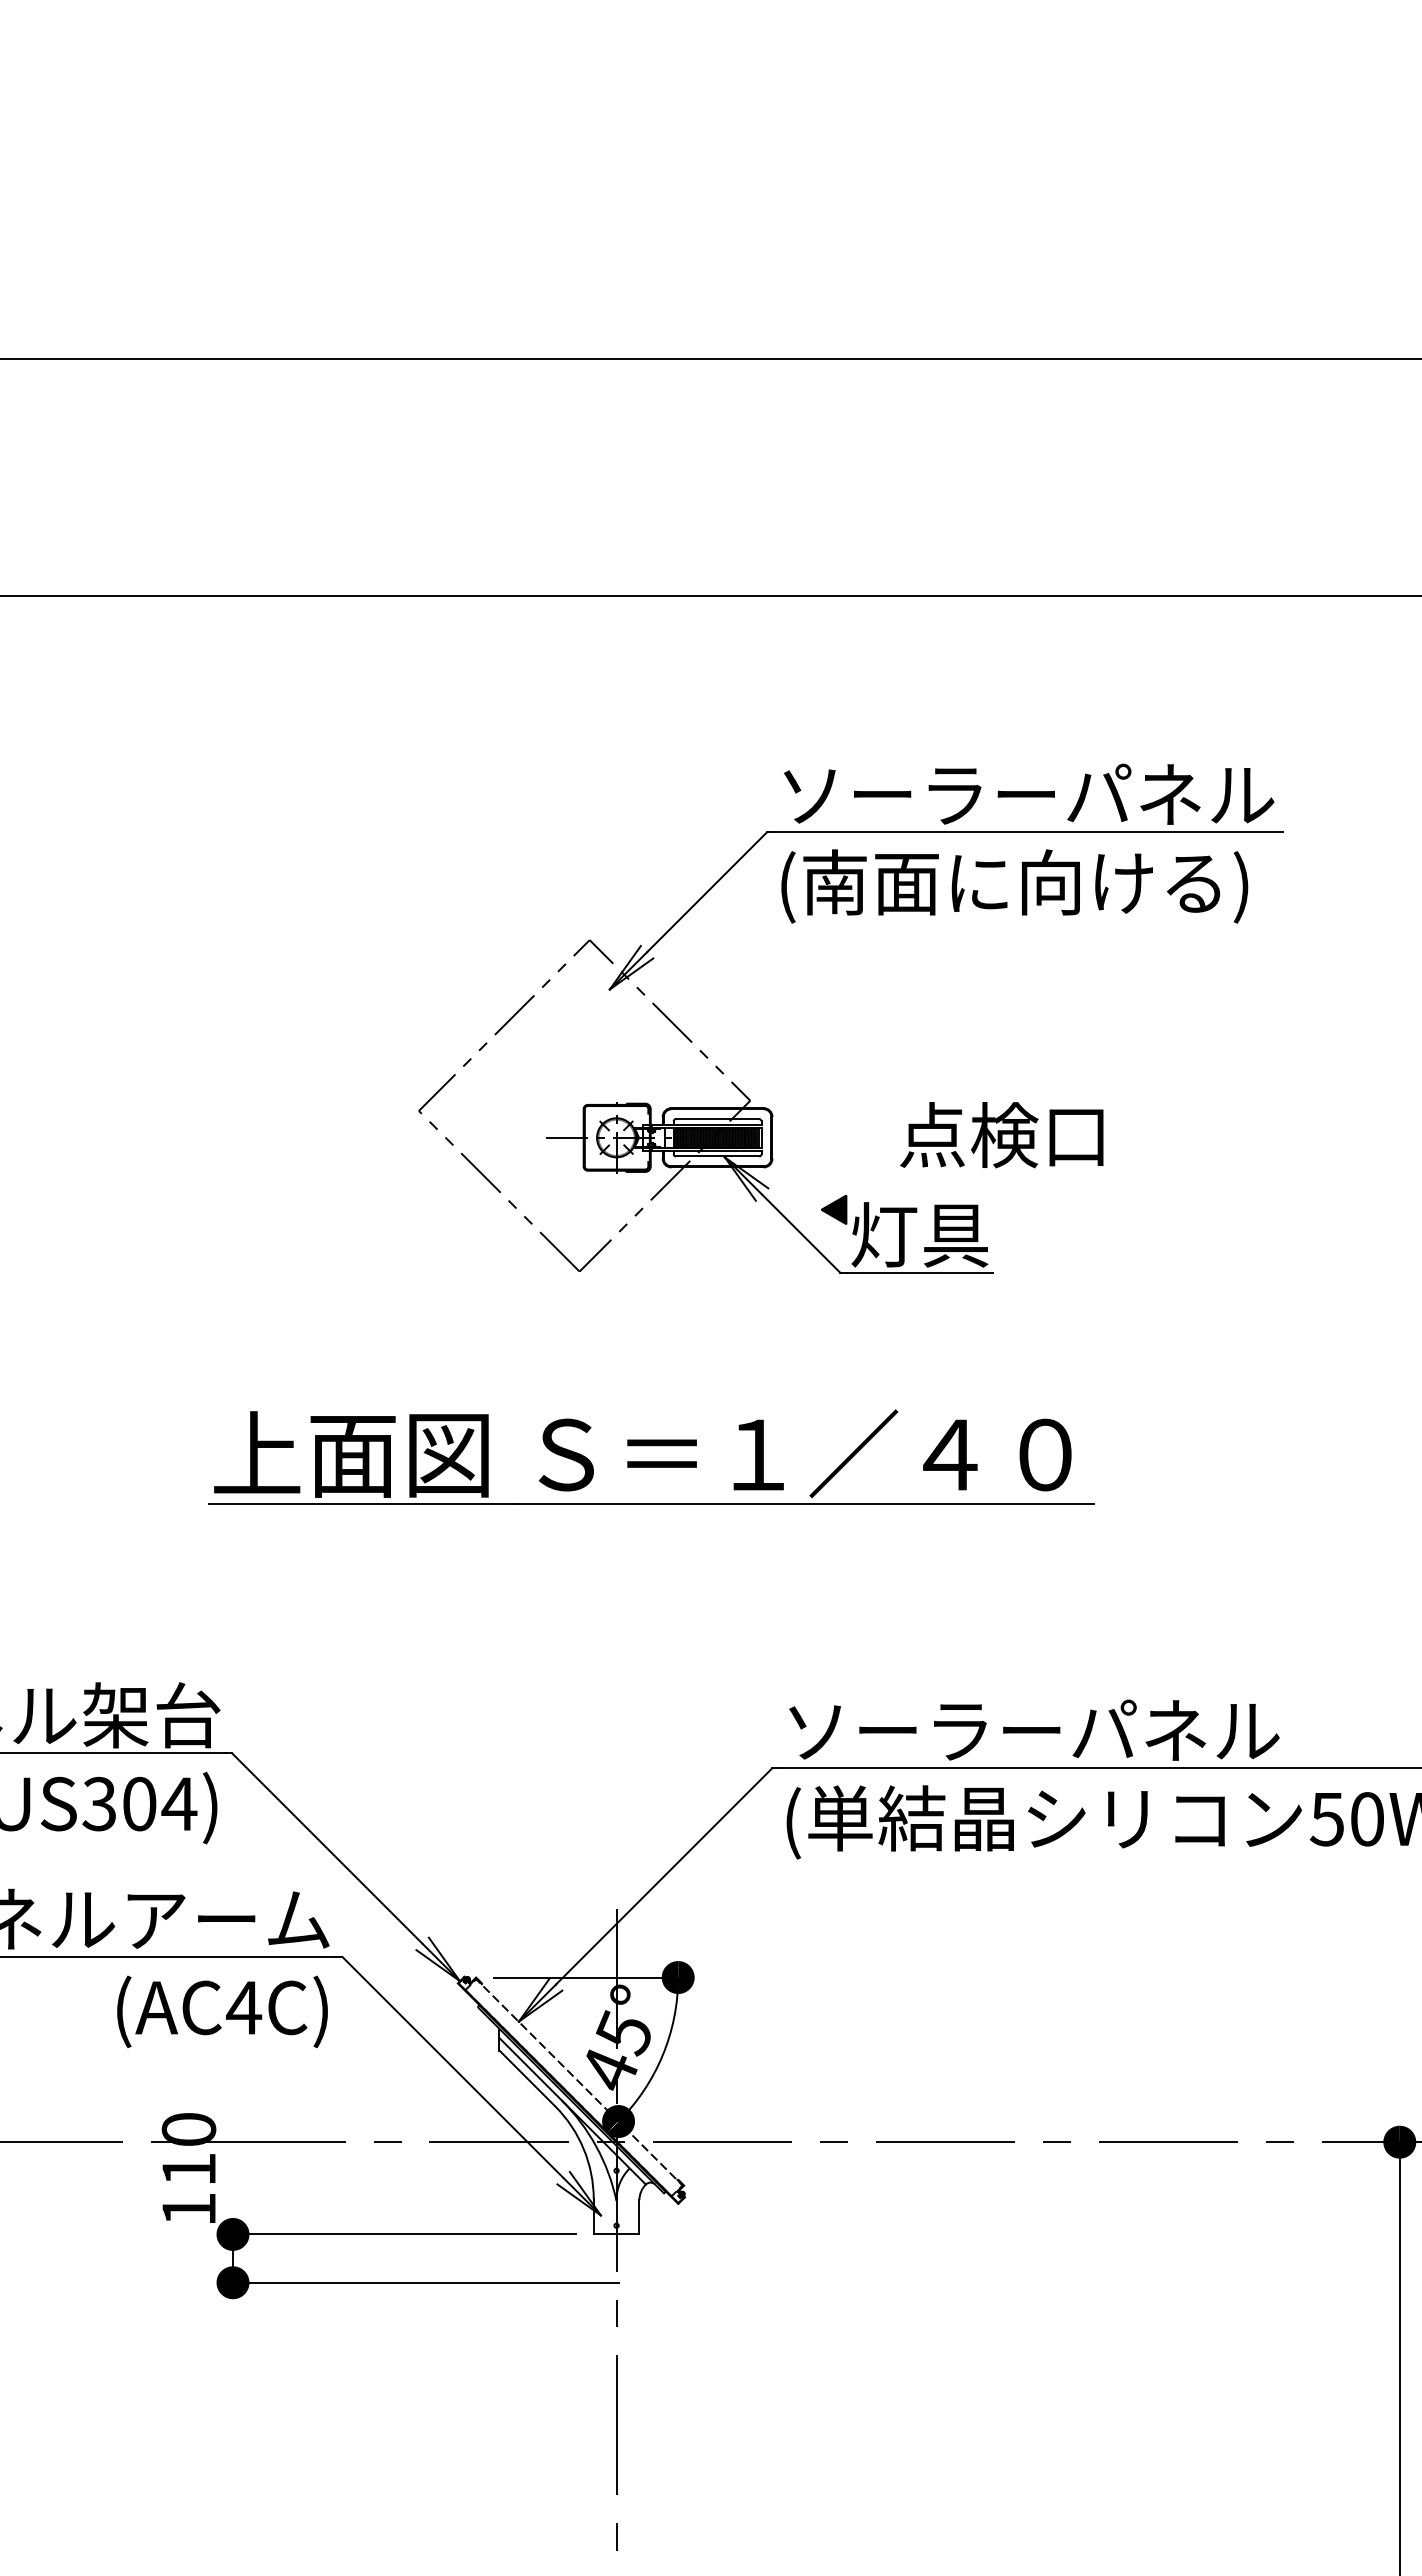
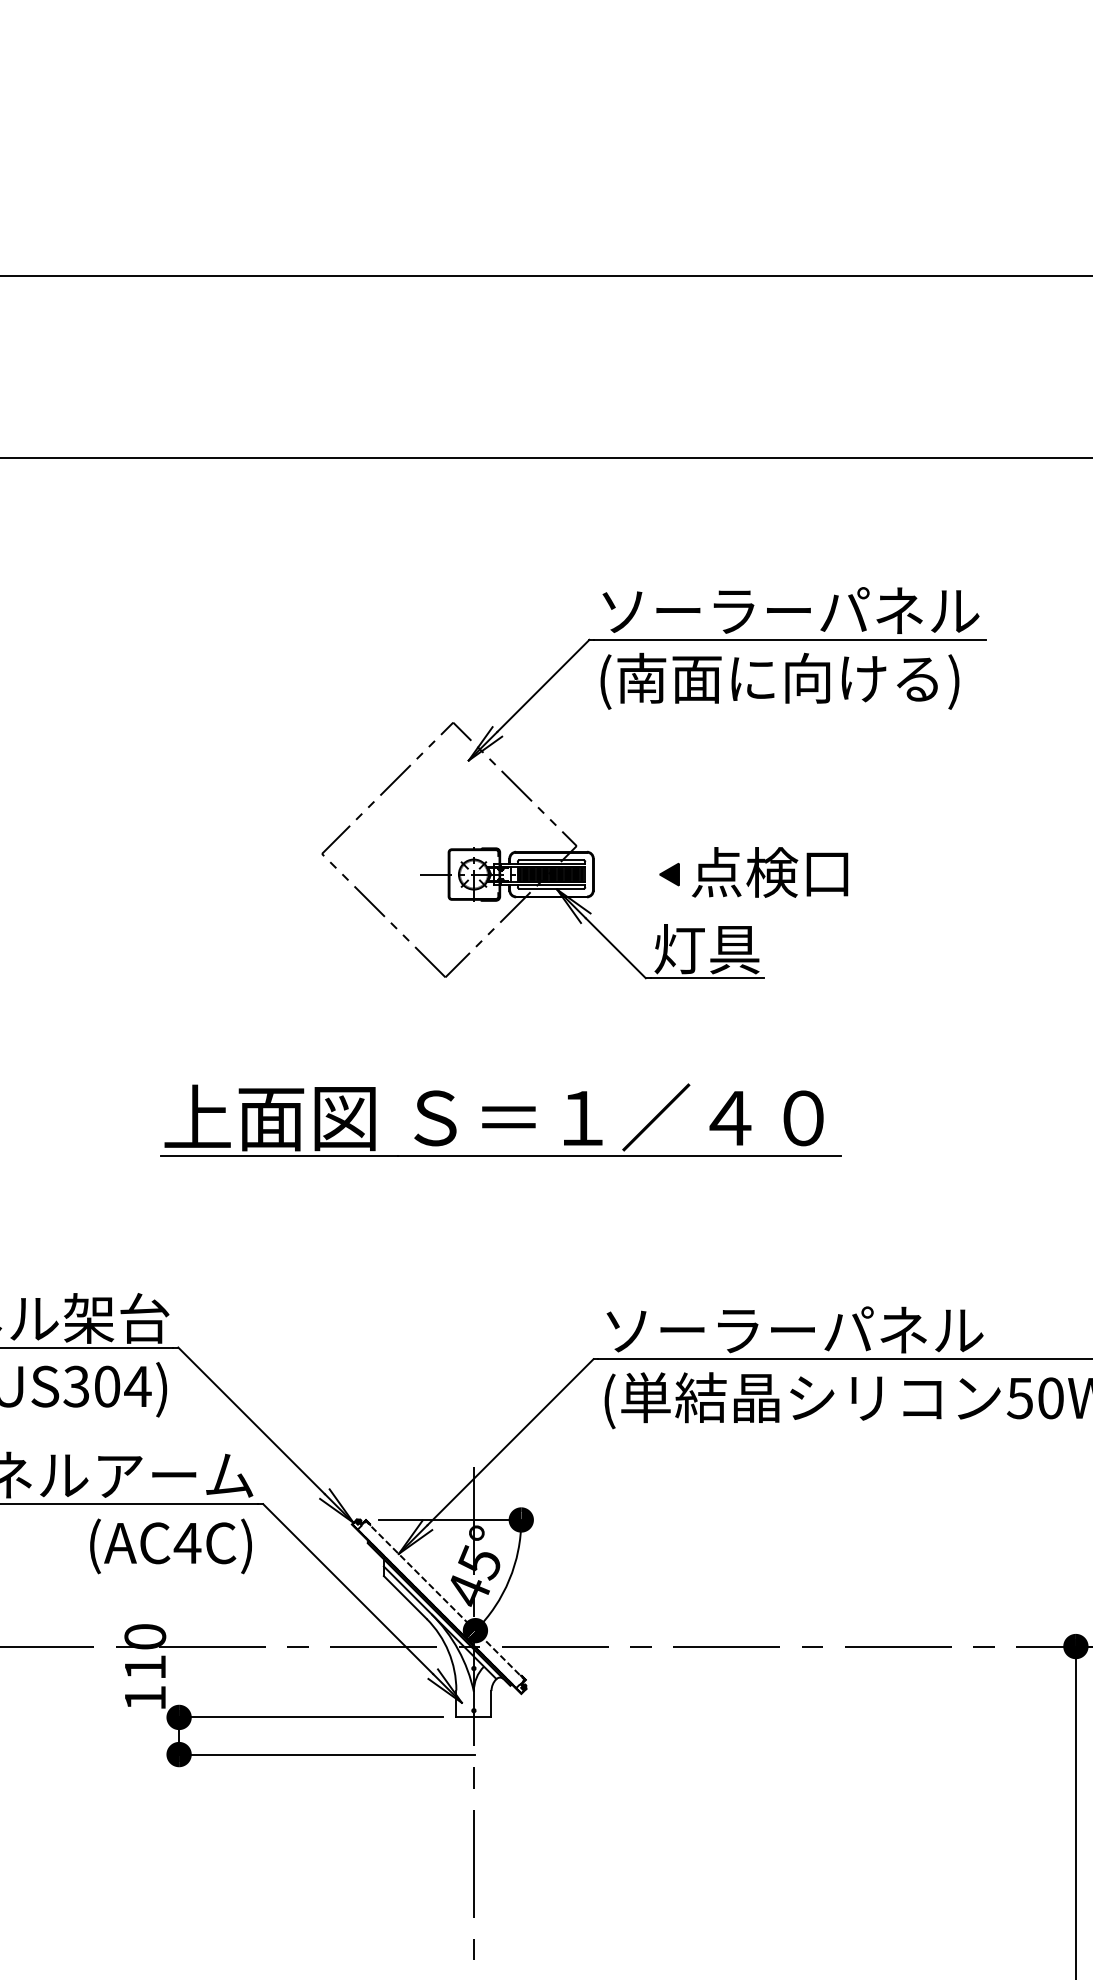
part: (834, 1209) -> (669, 874), moved

